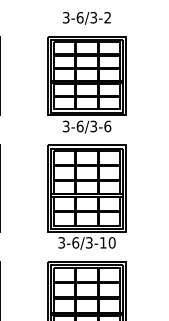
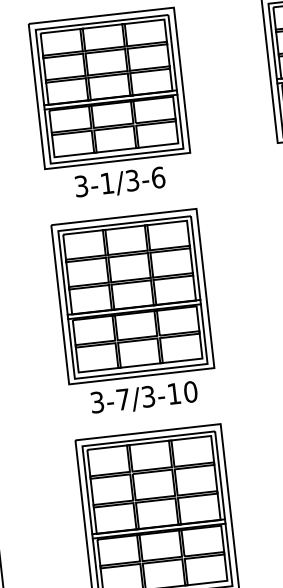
text: (79, 126) -> (106, 183), 3-6/3-6 -> 3-1/3-6
text: (75, 242) -> (122, 398), 3-6/3-10 -> 3-7/3-10

